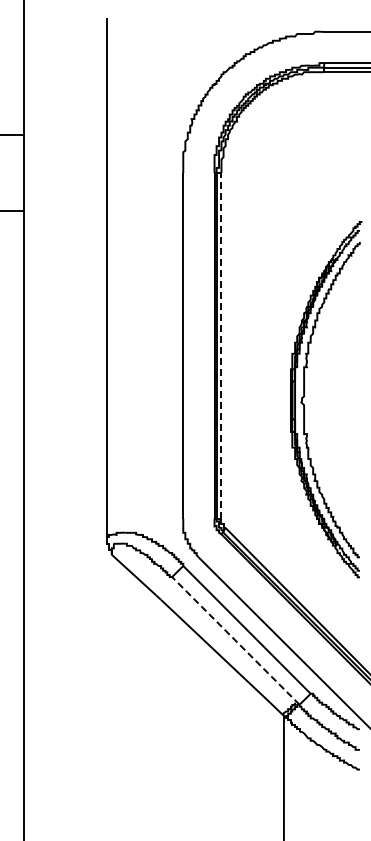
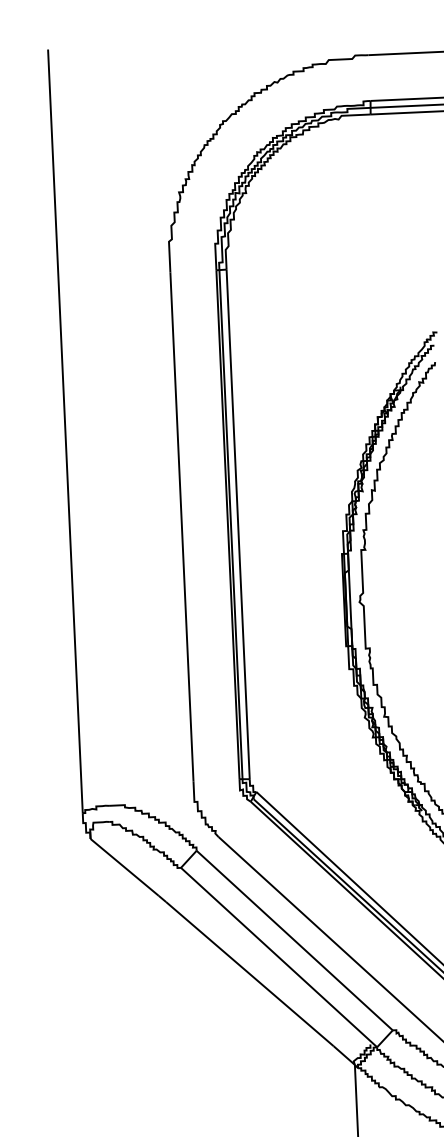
line: (221, 345) -> (238, 523), dashed -> solid
line: (235, 640) -> (278, 956), dashed -> solid

